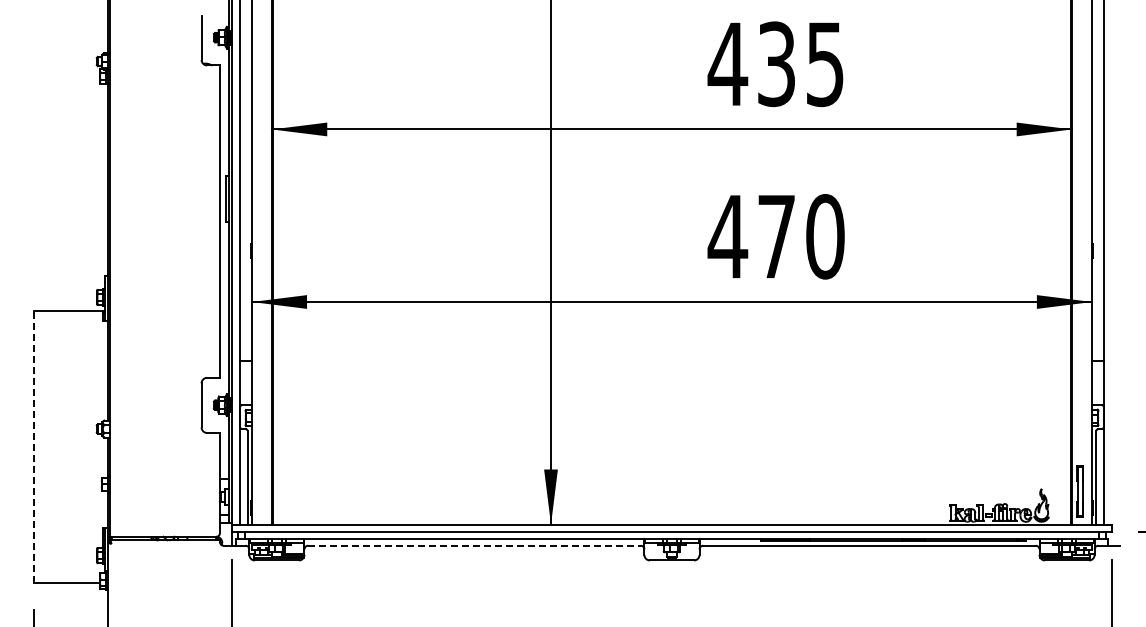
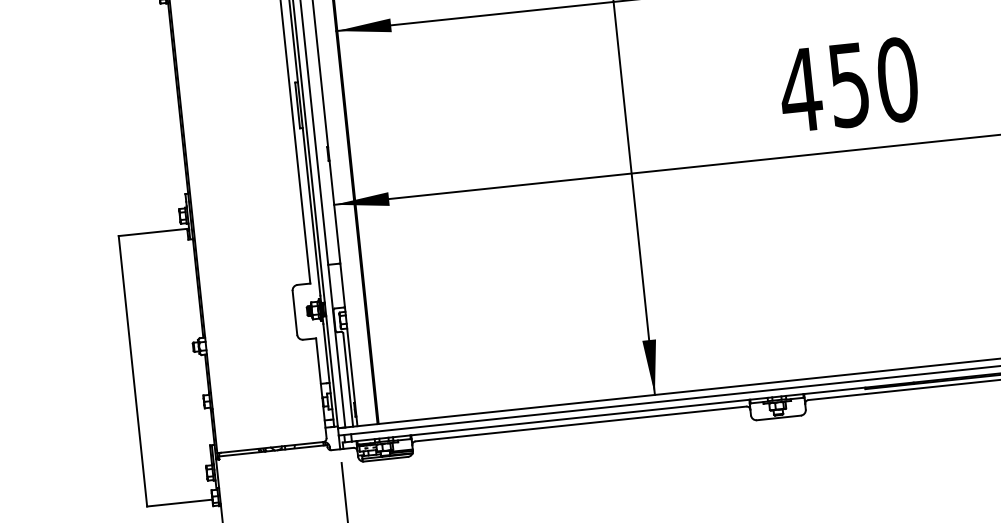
text: (776, 237) -> (849, 85), 470 -> 450
line: (34, 446) -> (133, 371), dashed -> solid
line: (474, 545) -> (581, 423), dashed -> solid

